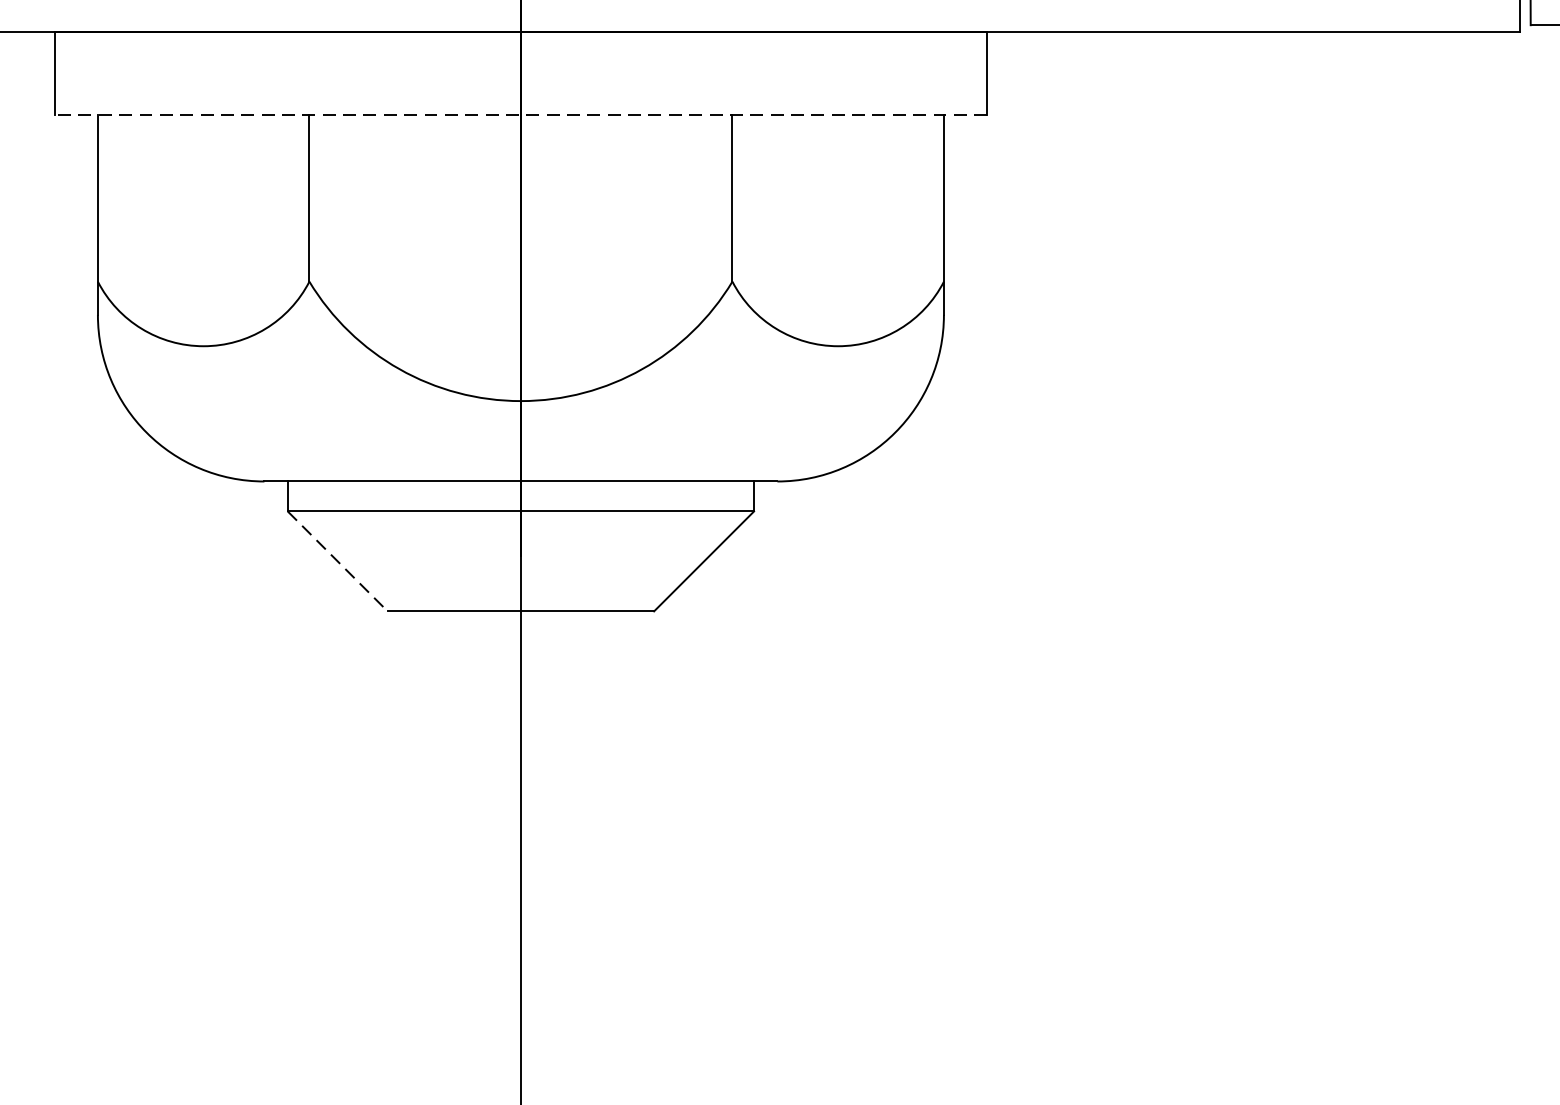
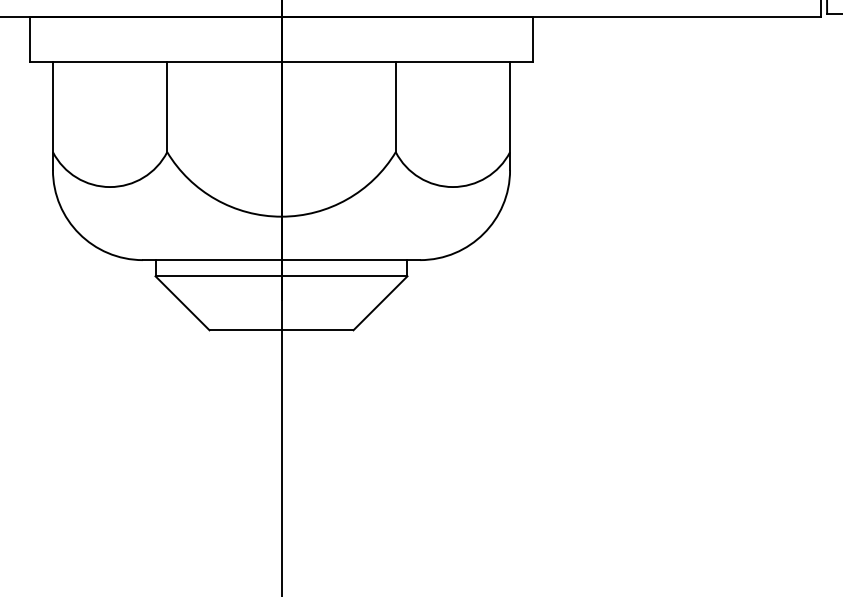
line: (520, 115) -> (281, 62), dashed -> solid
line: (337, 561) -> (182, 303), dashed -> solid

